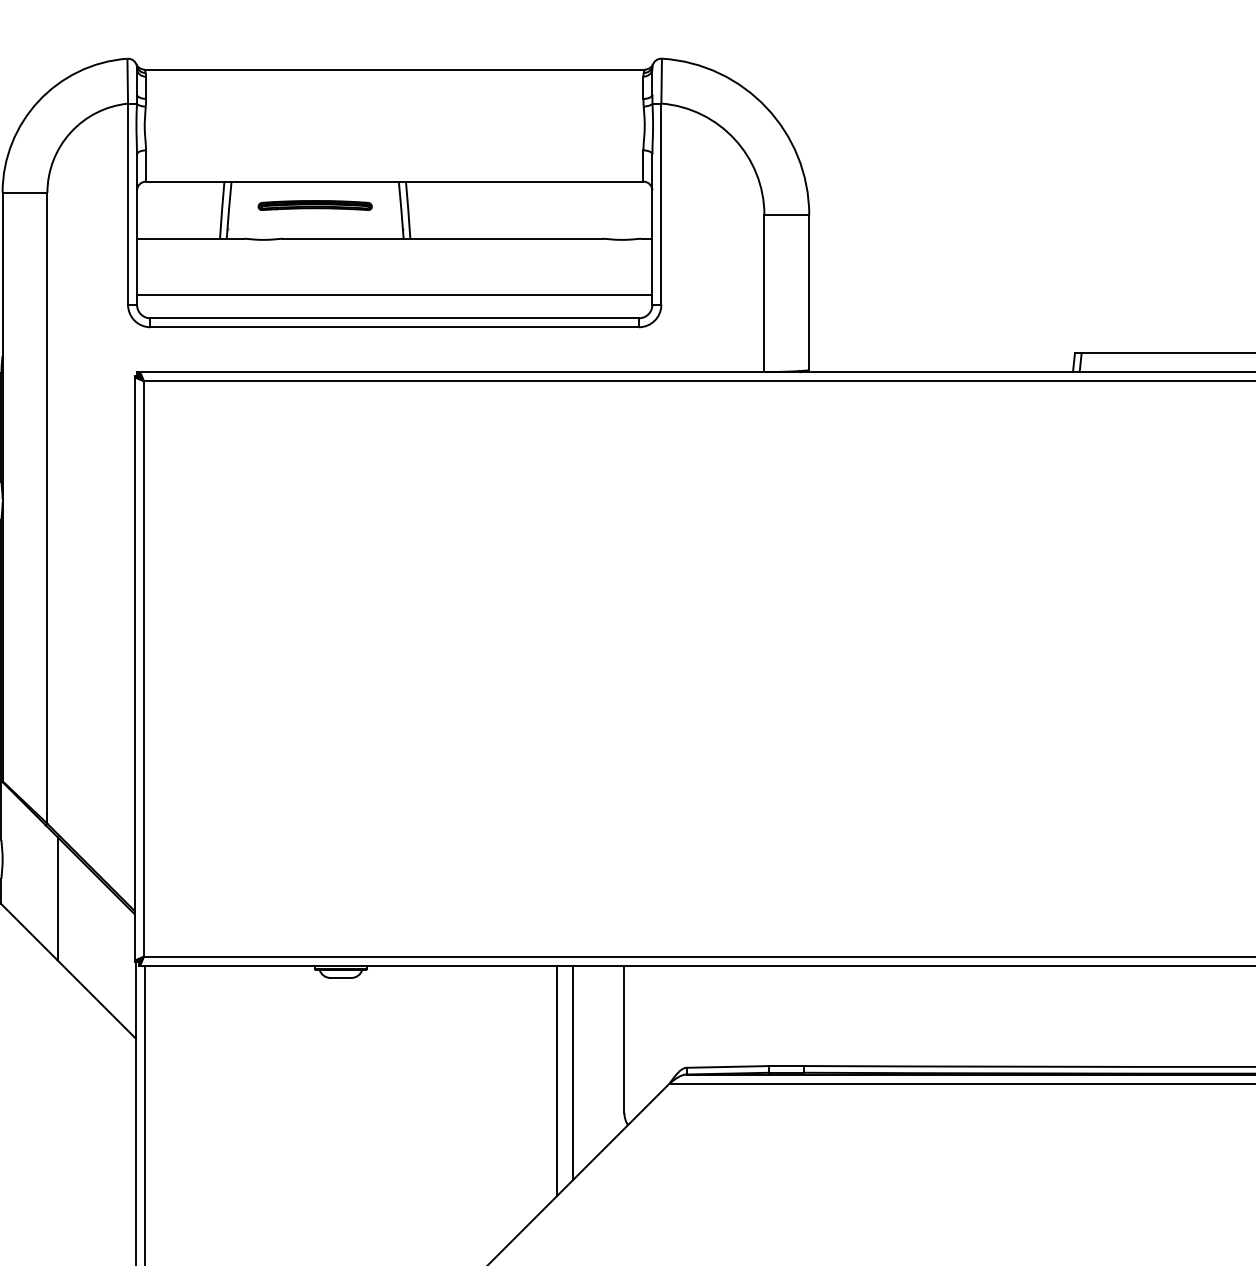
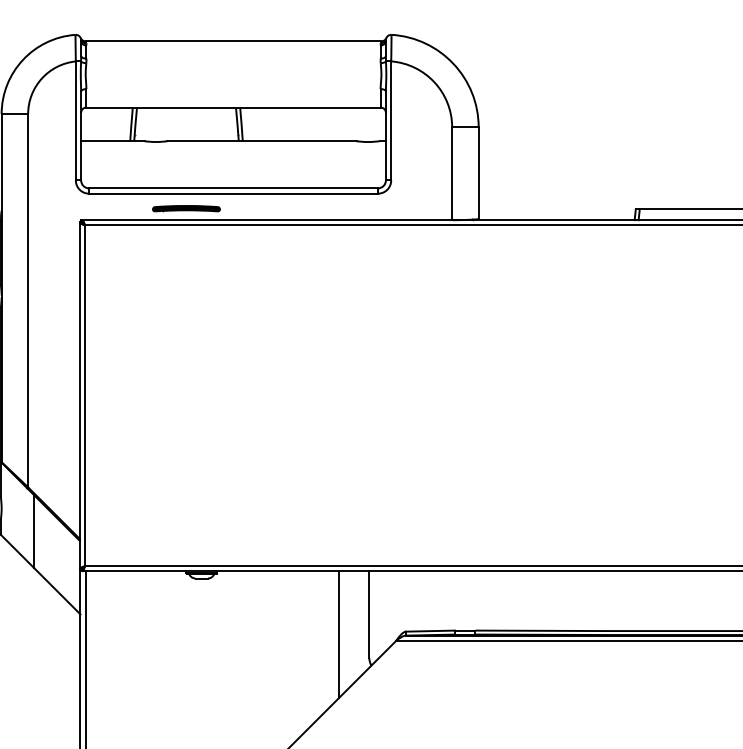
part: (315, 205) -> (186, 208), moved
line: (394, 294) -> (233, 174), removed
line: (556, 1081) -> (329, 639), removed

